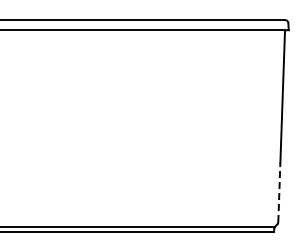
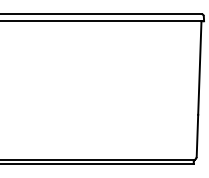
line: (279, 192) -> (197, 136), dashed -> solid

